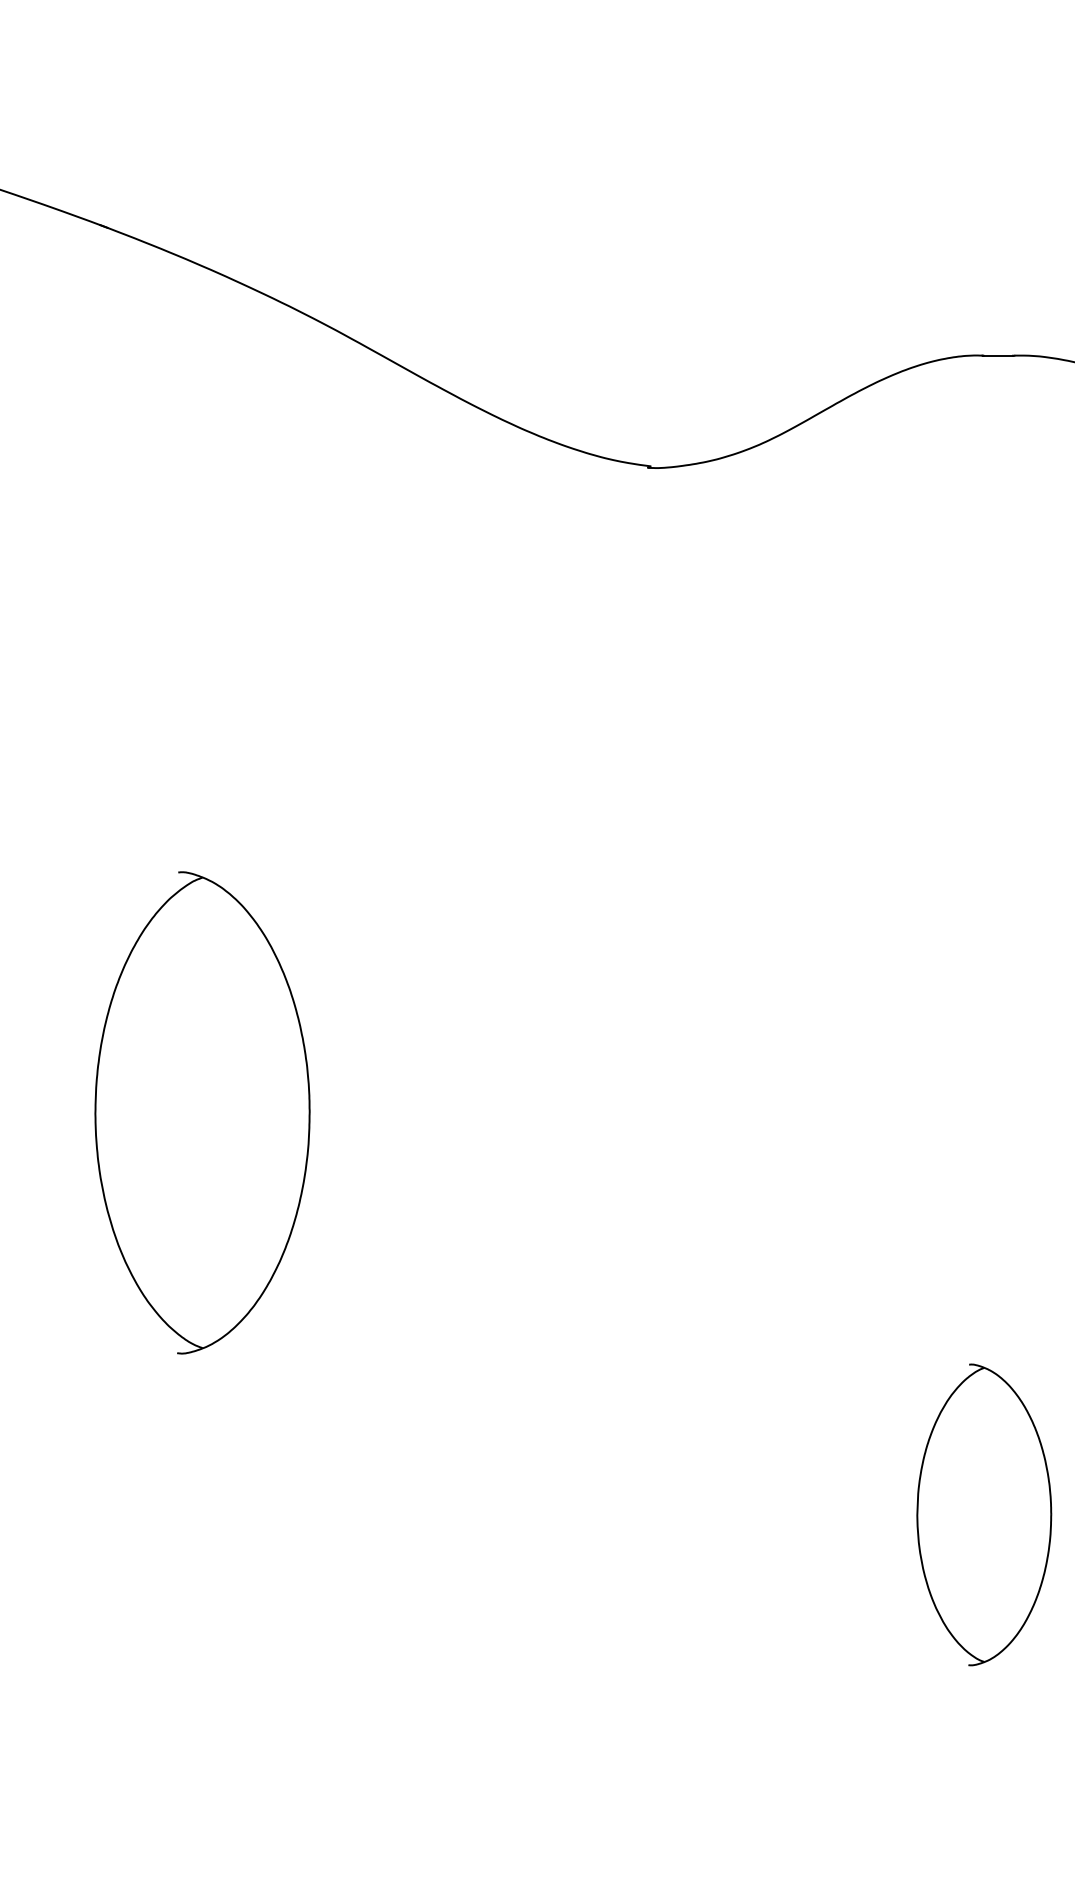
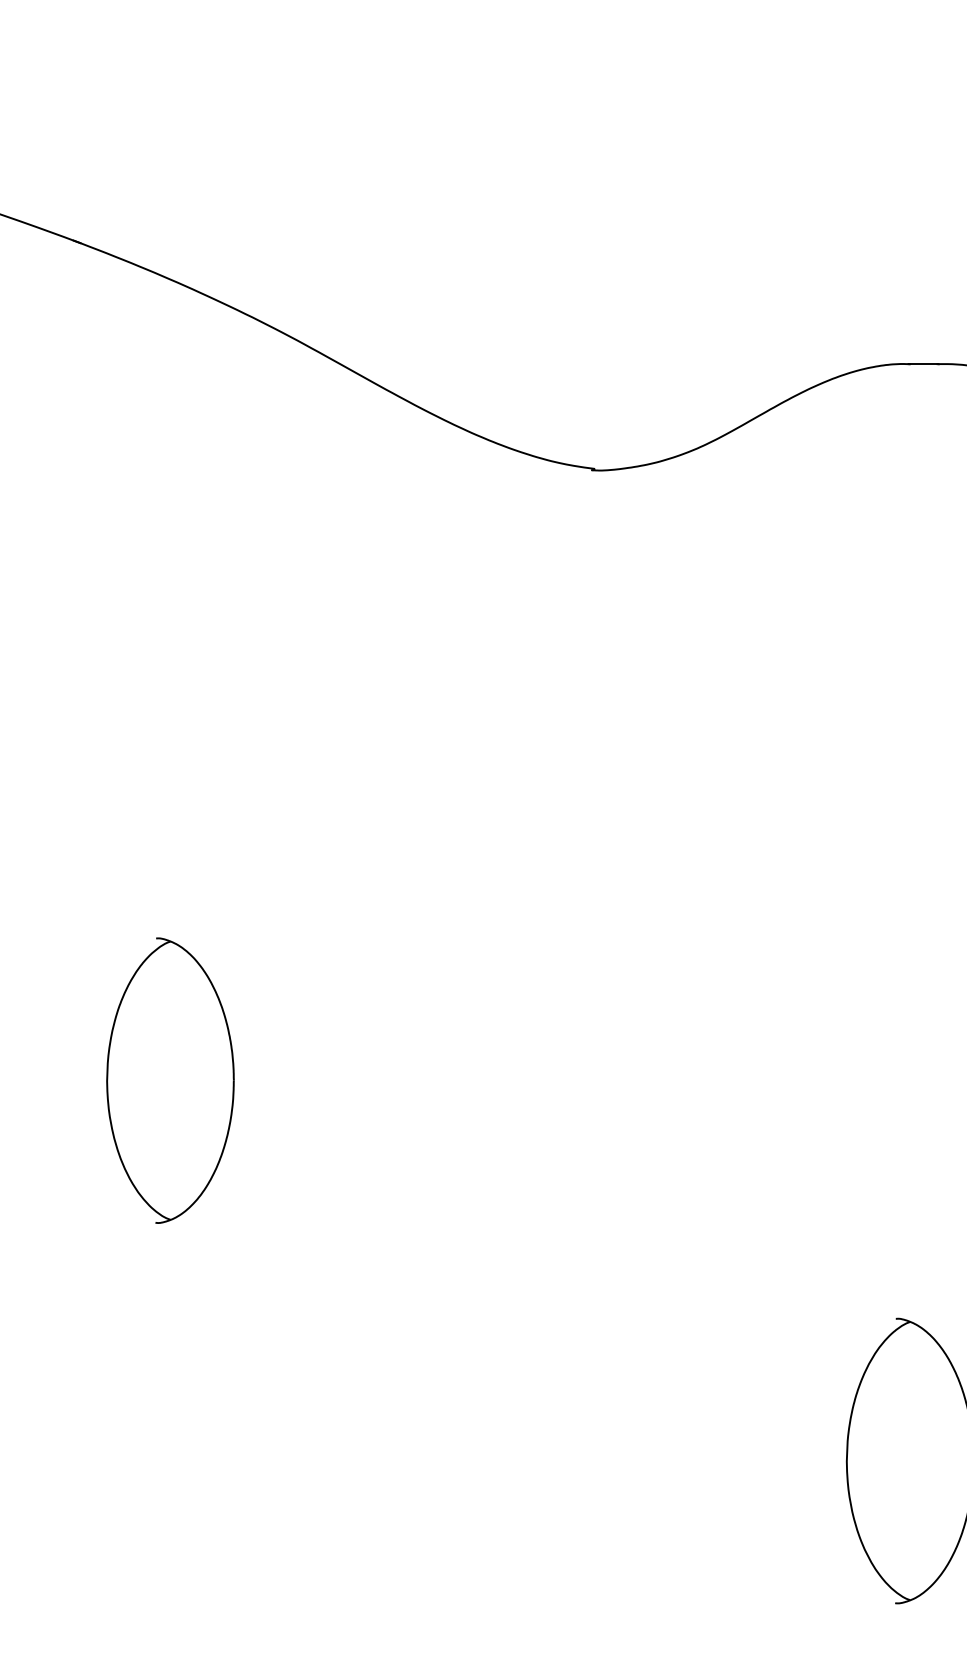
part: (202, 1112) -> (170, 1080), size x0.62

